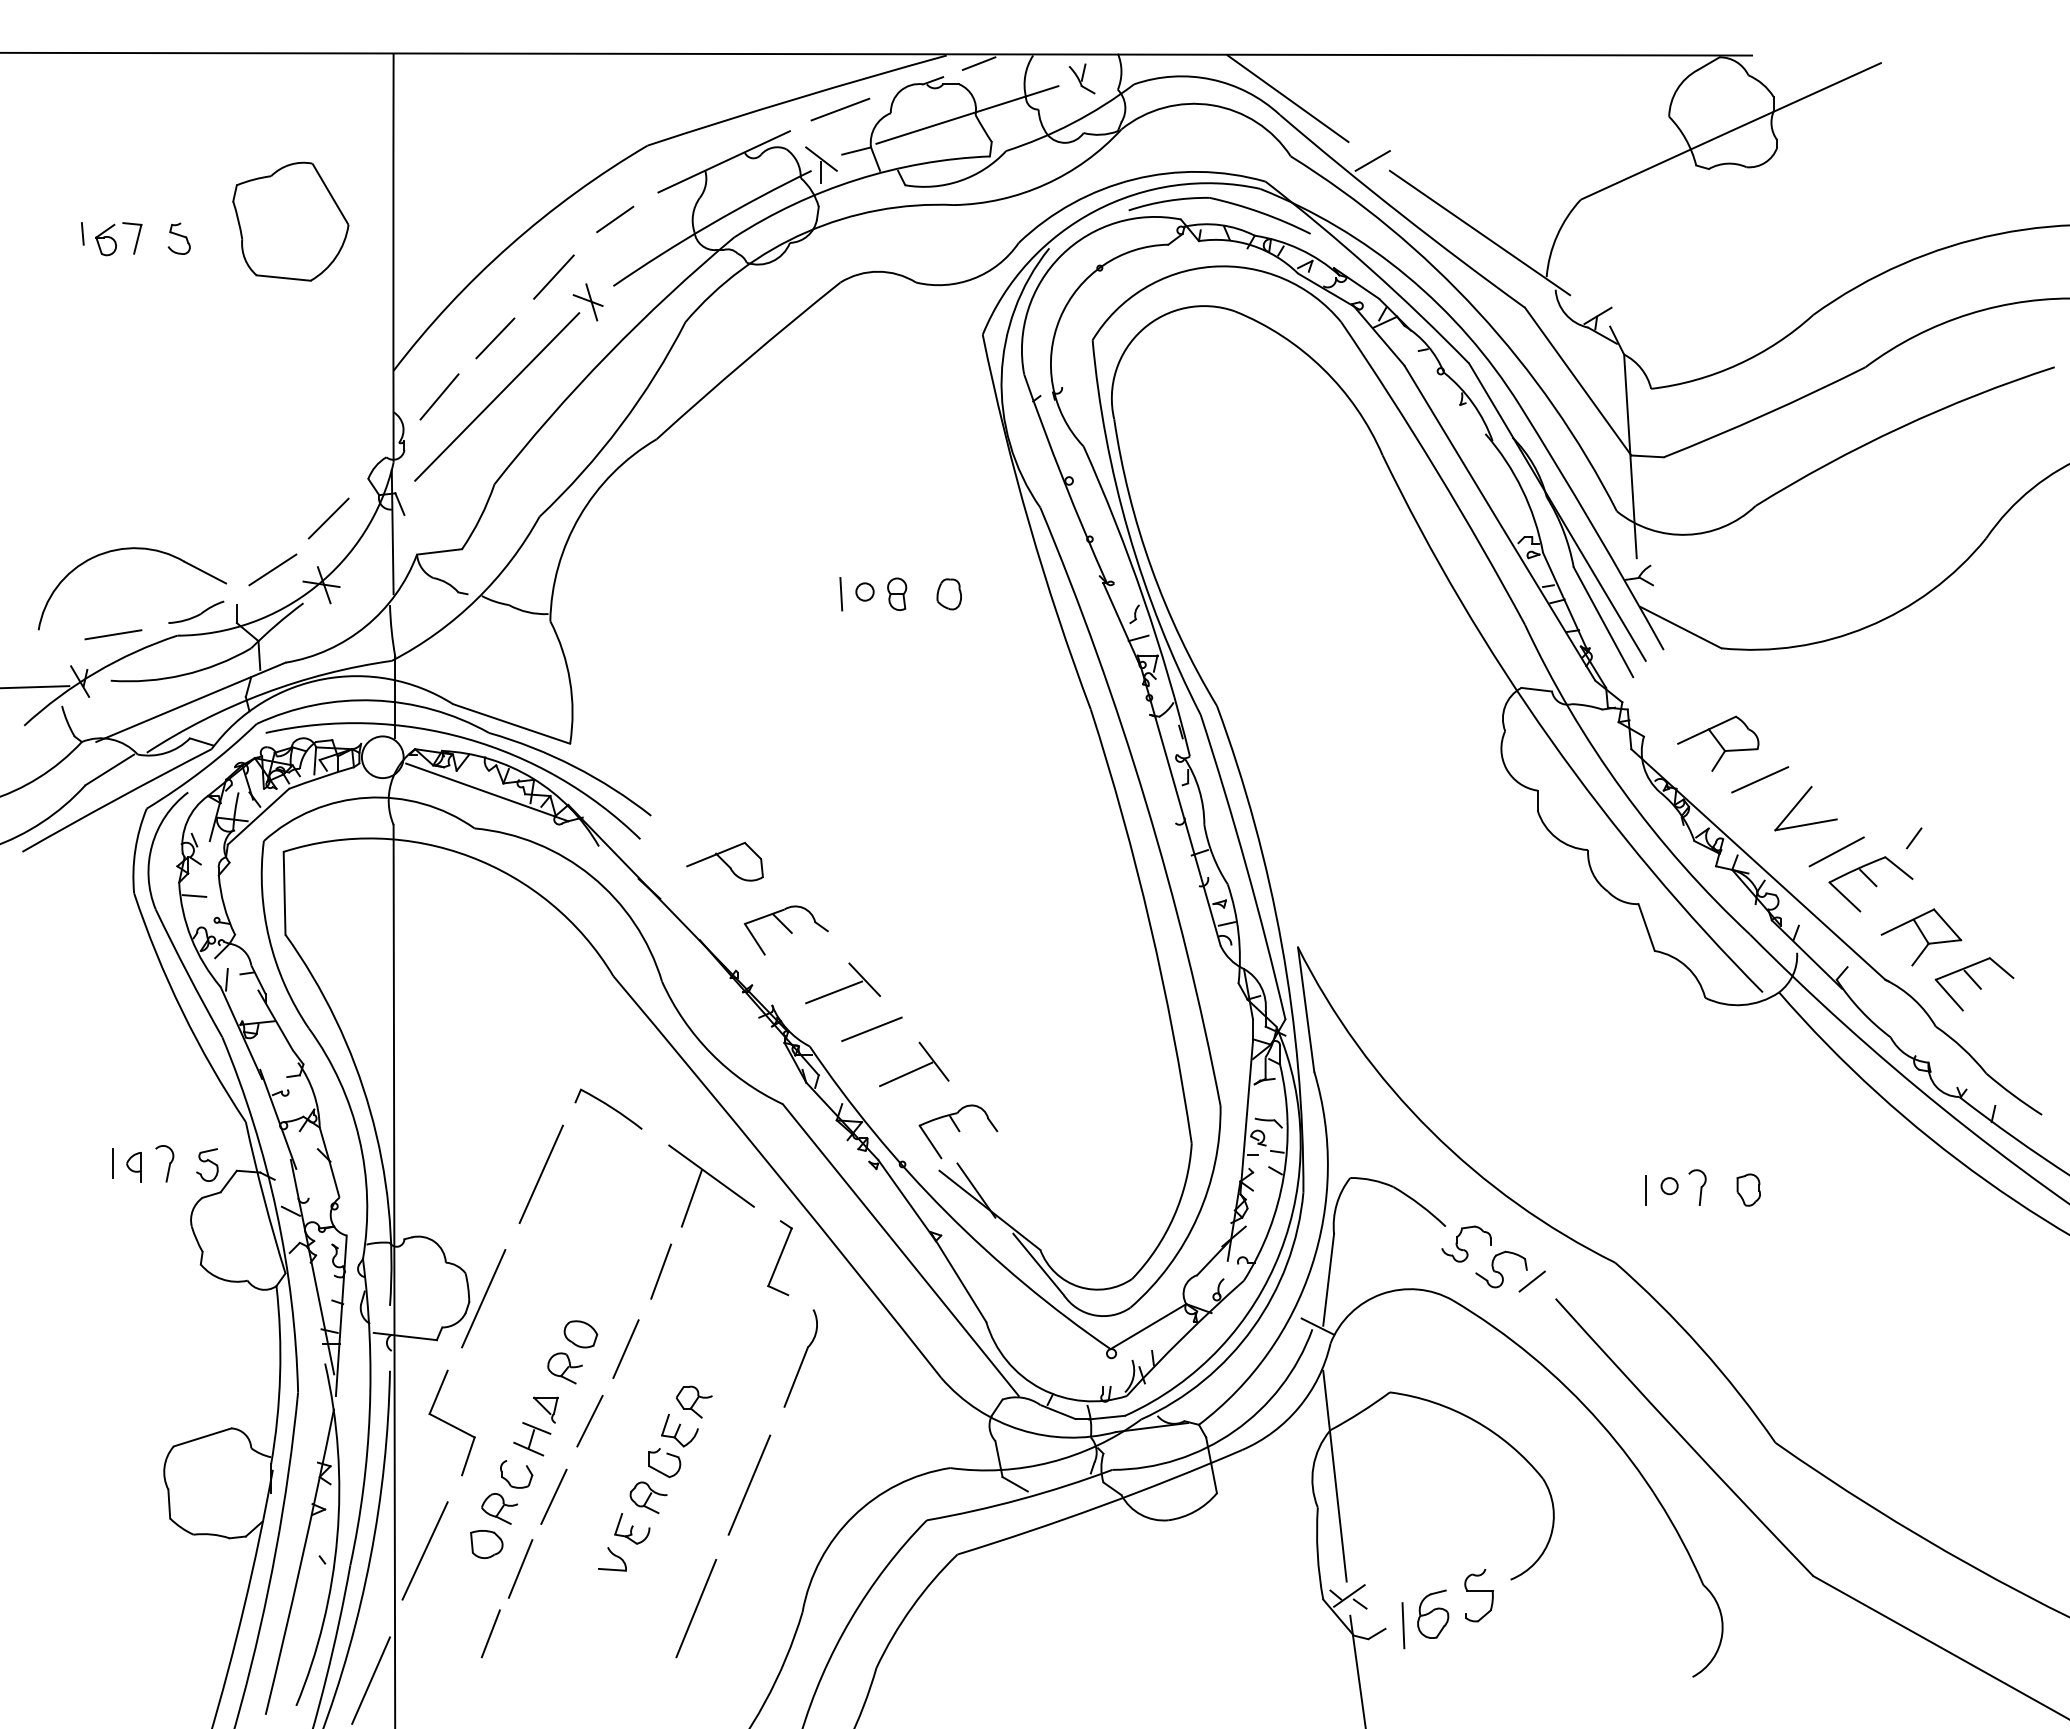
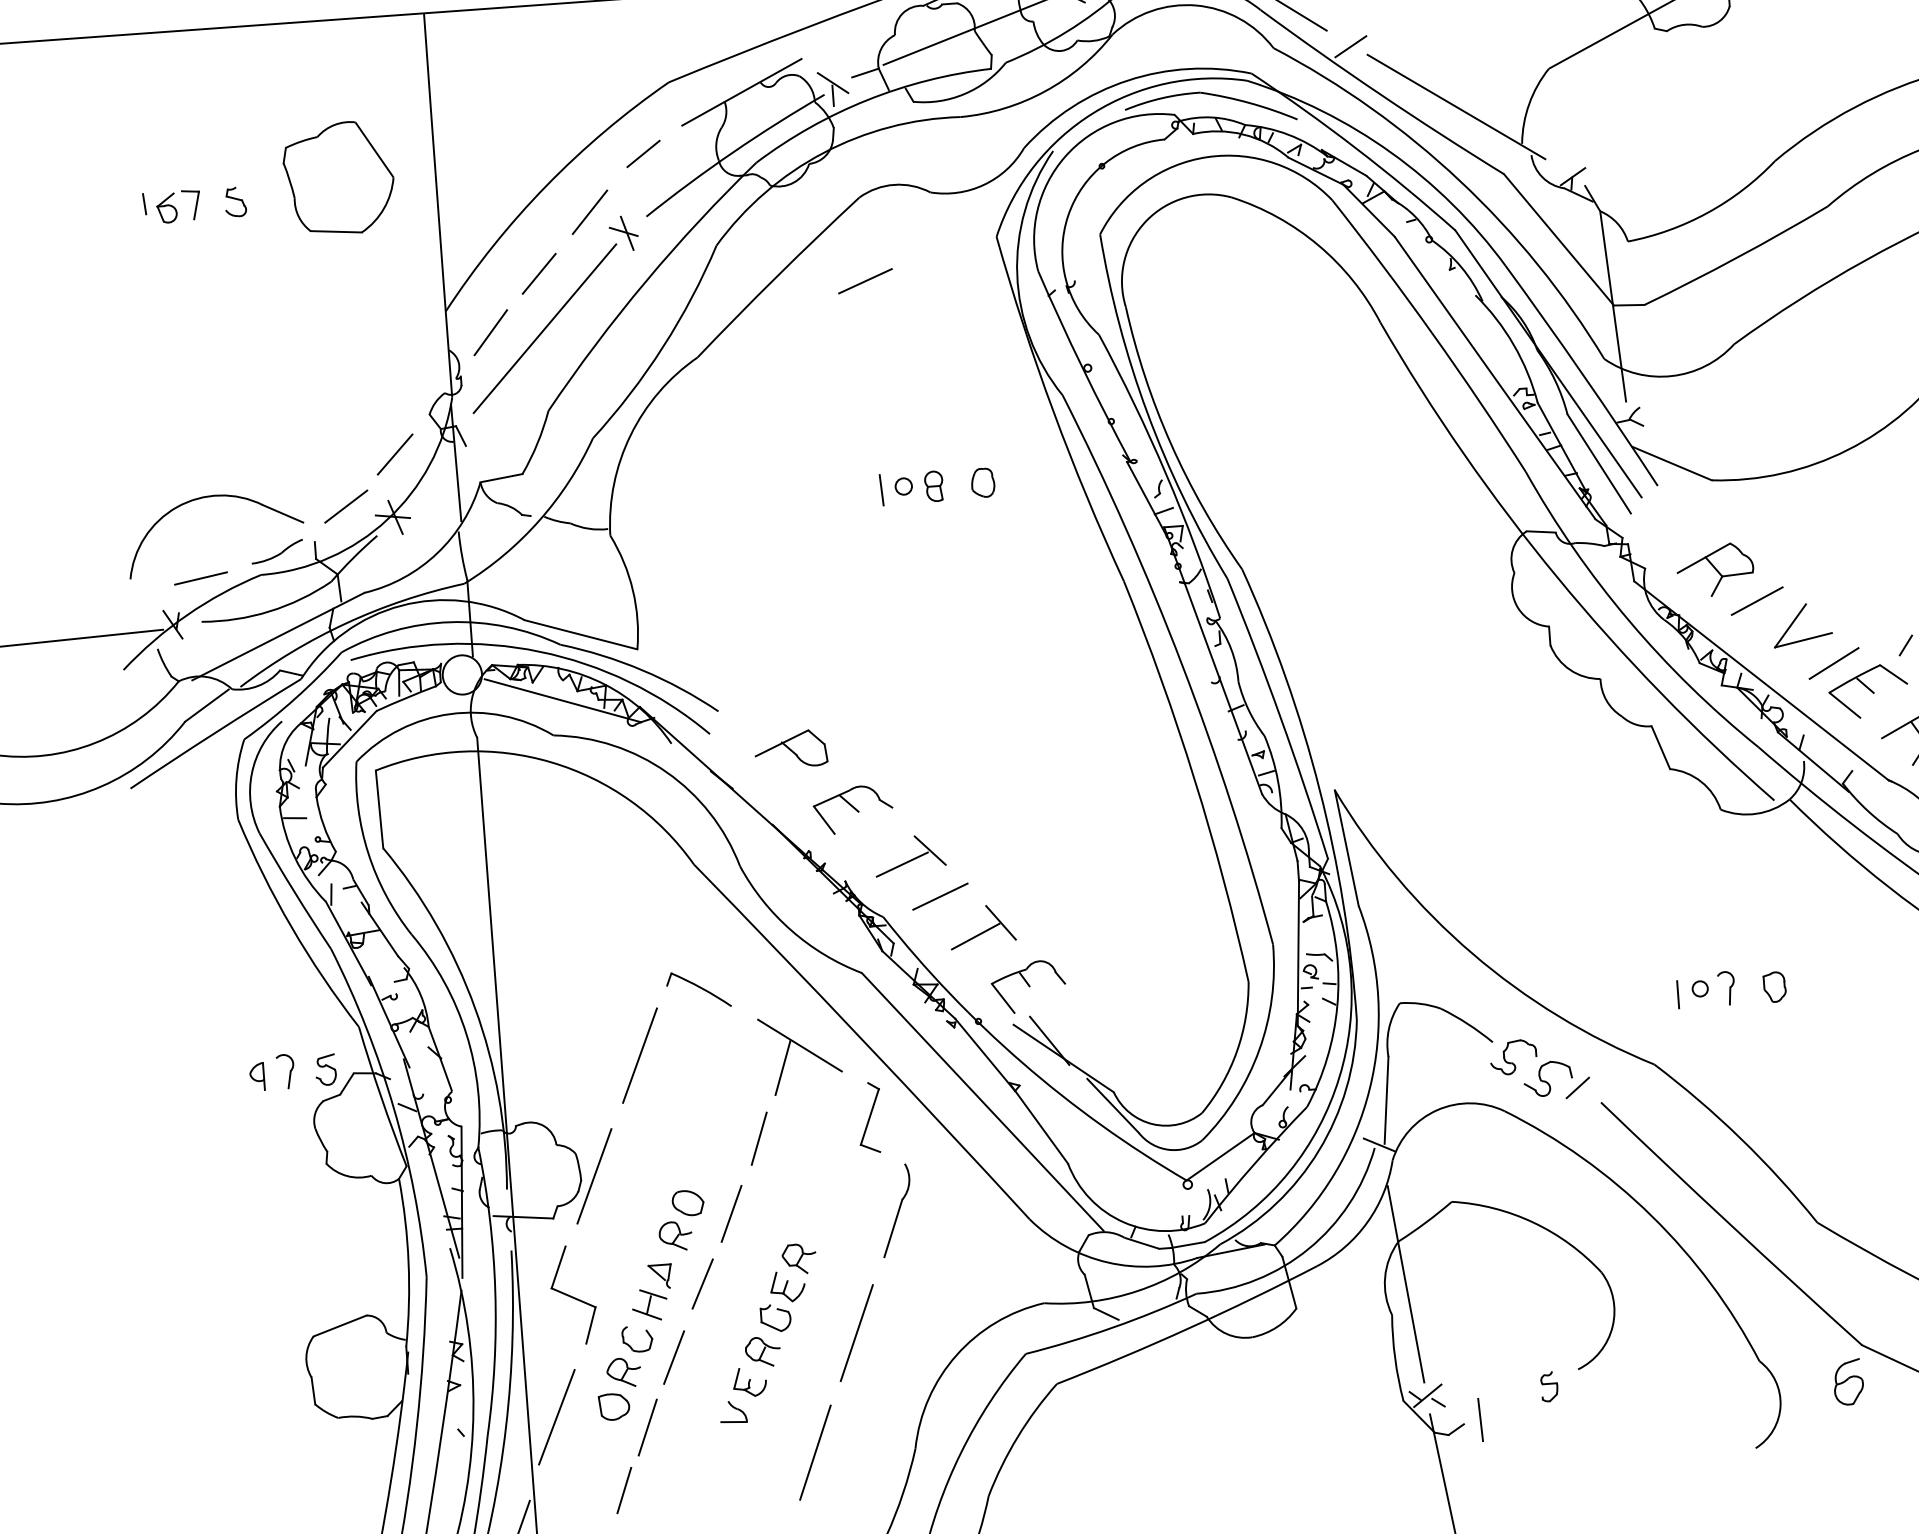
line: (840, 109) -> (865, 281), moved
line: (112, 1163) -> (236, 1075), removed
part: (1478, 1595) -> (1549, 1386), size x0.6
part: (1433, 1613) -> (1848, 1381), moved

